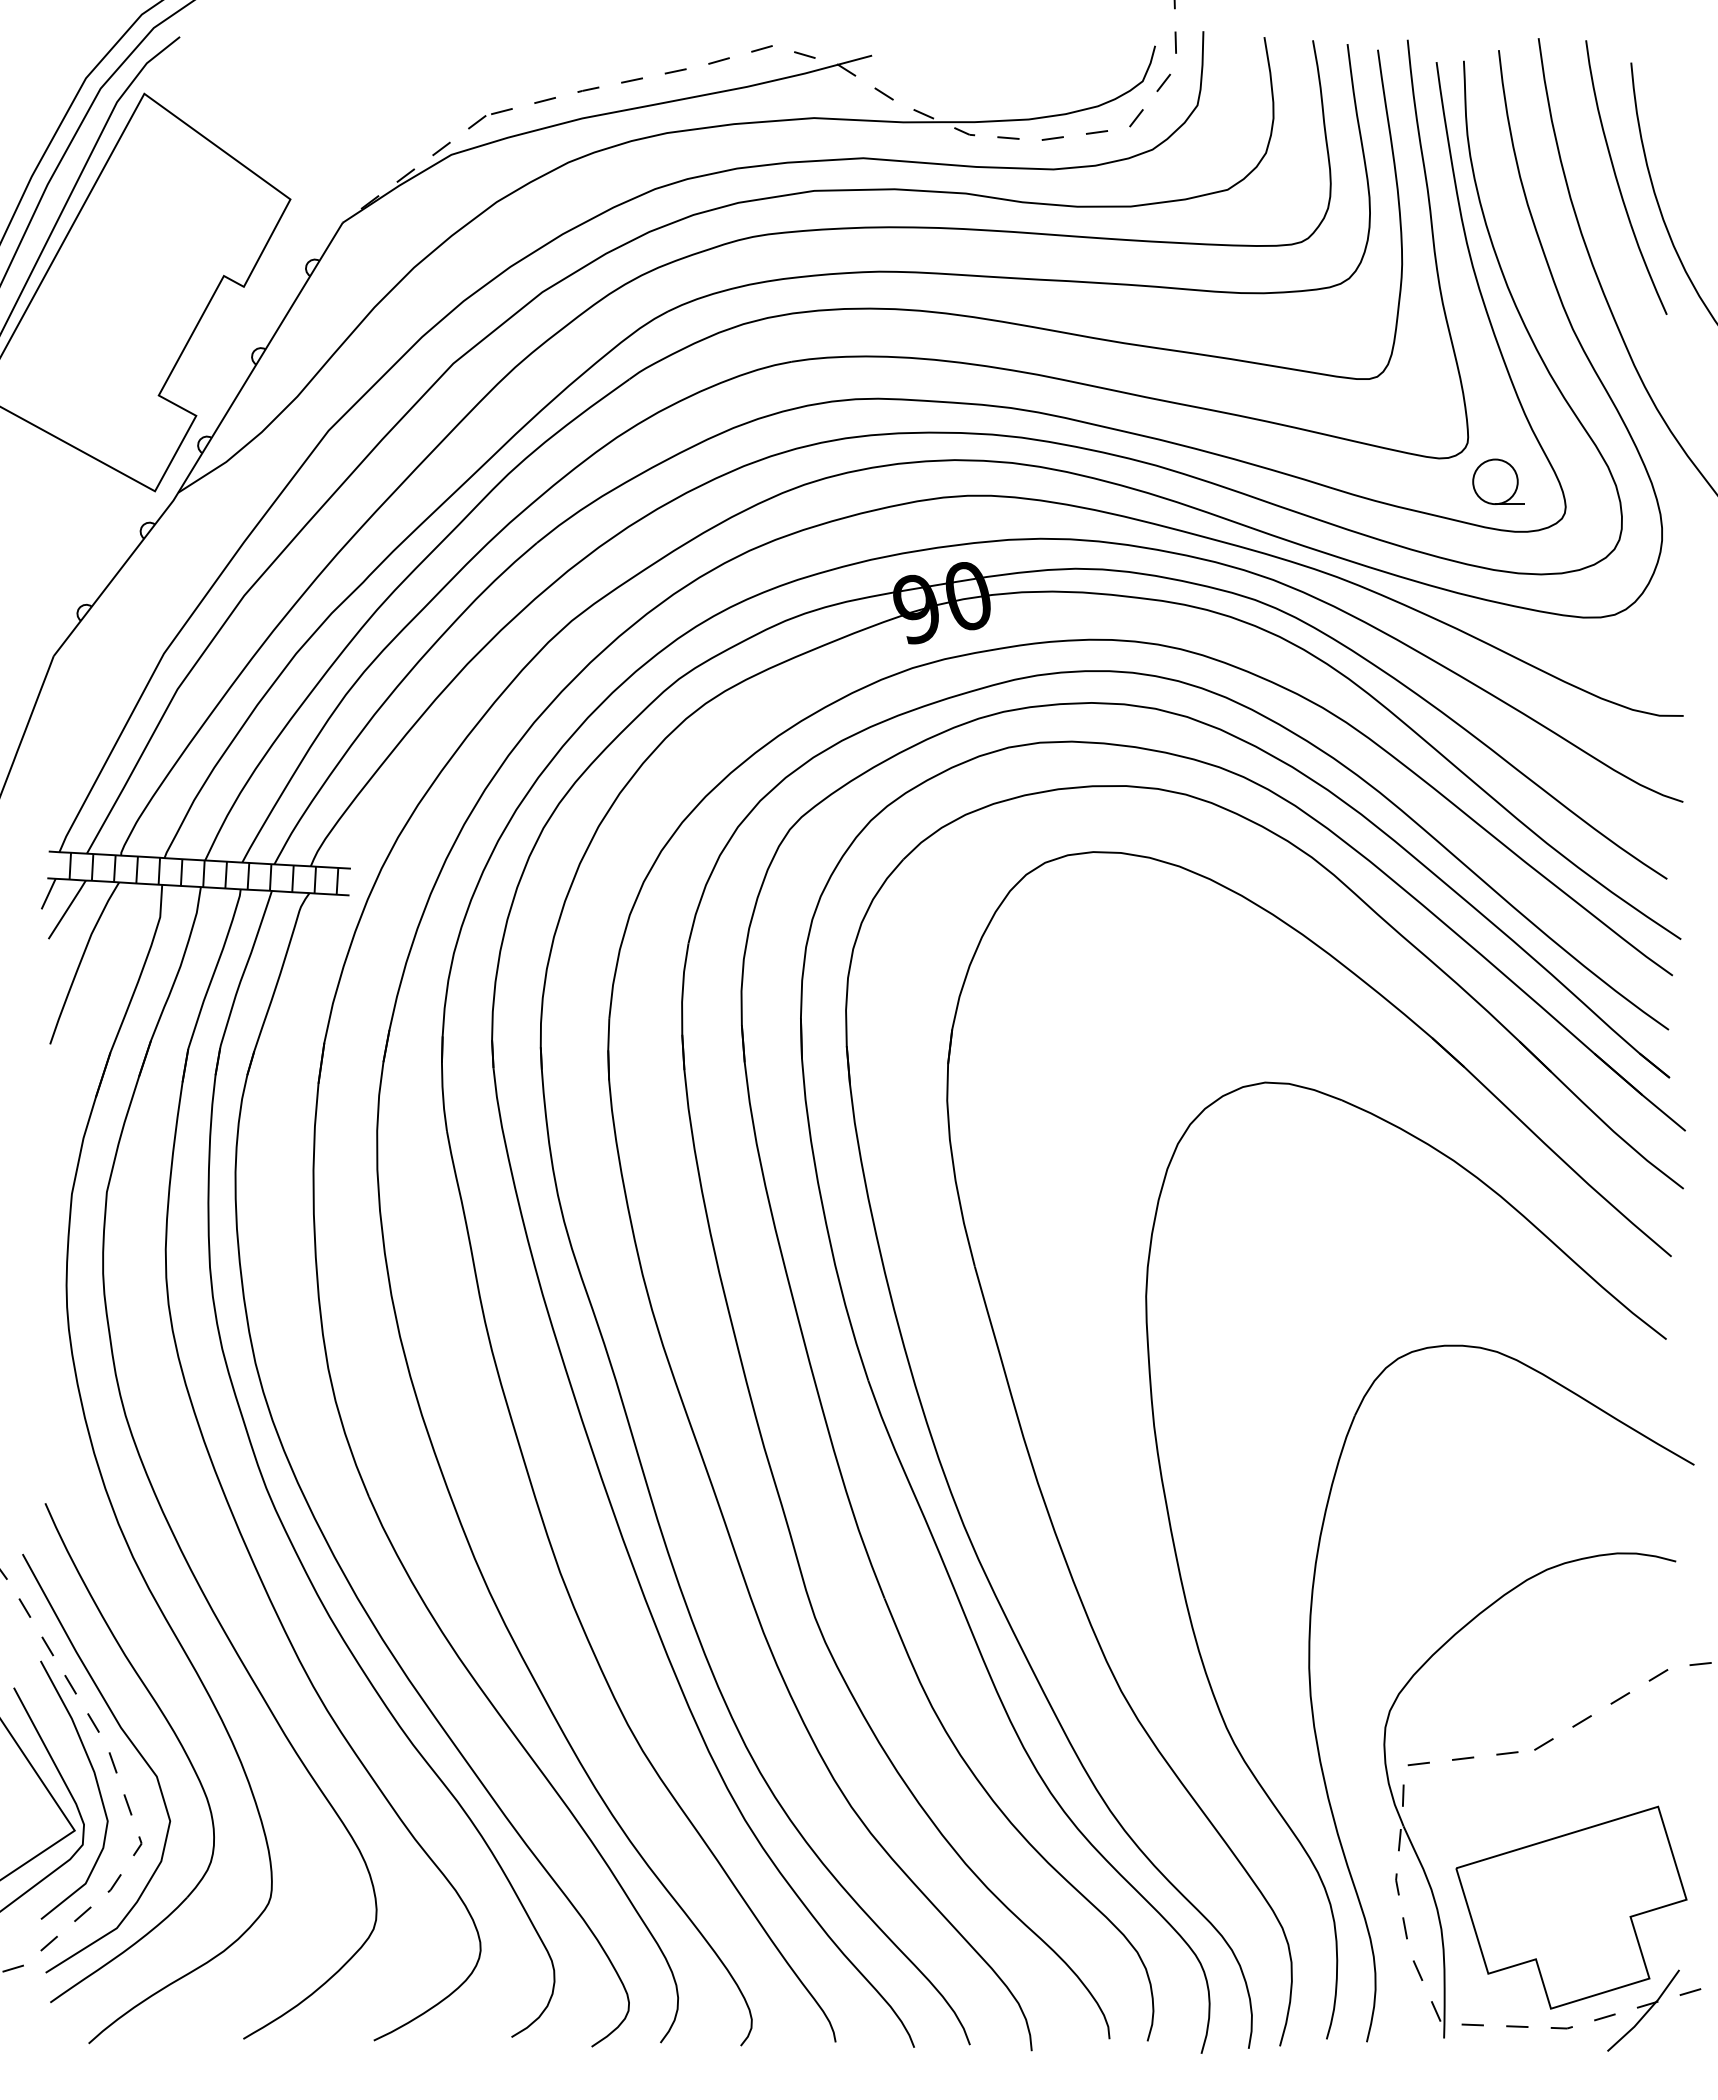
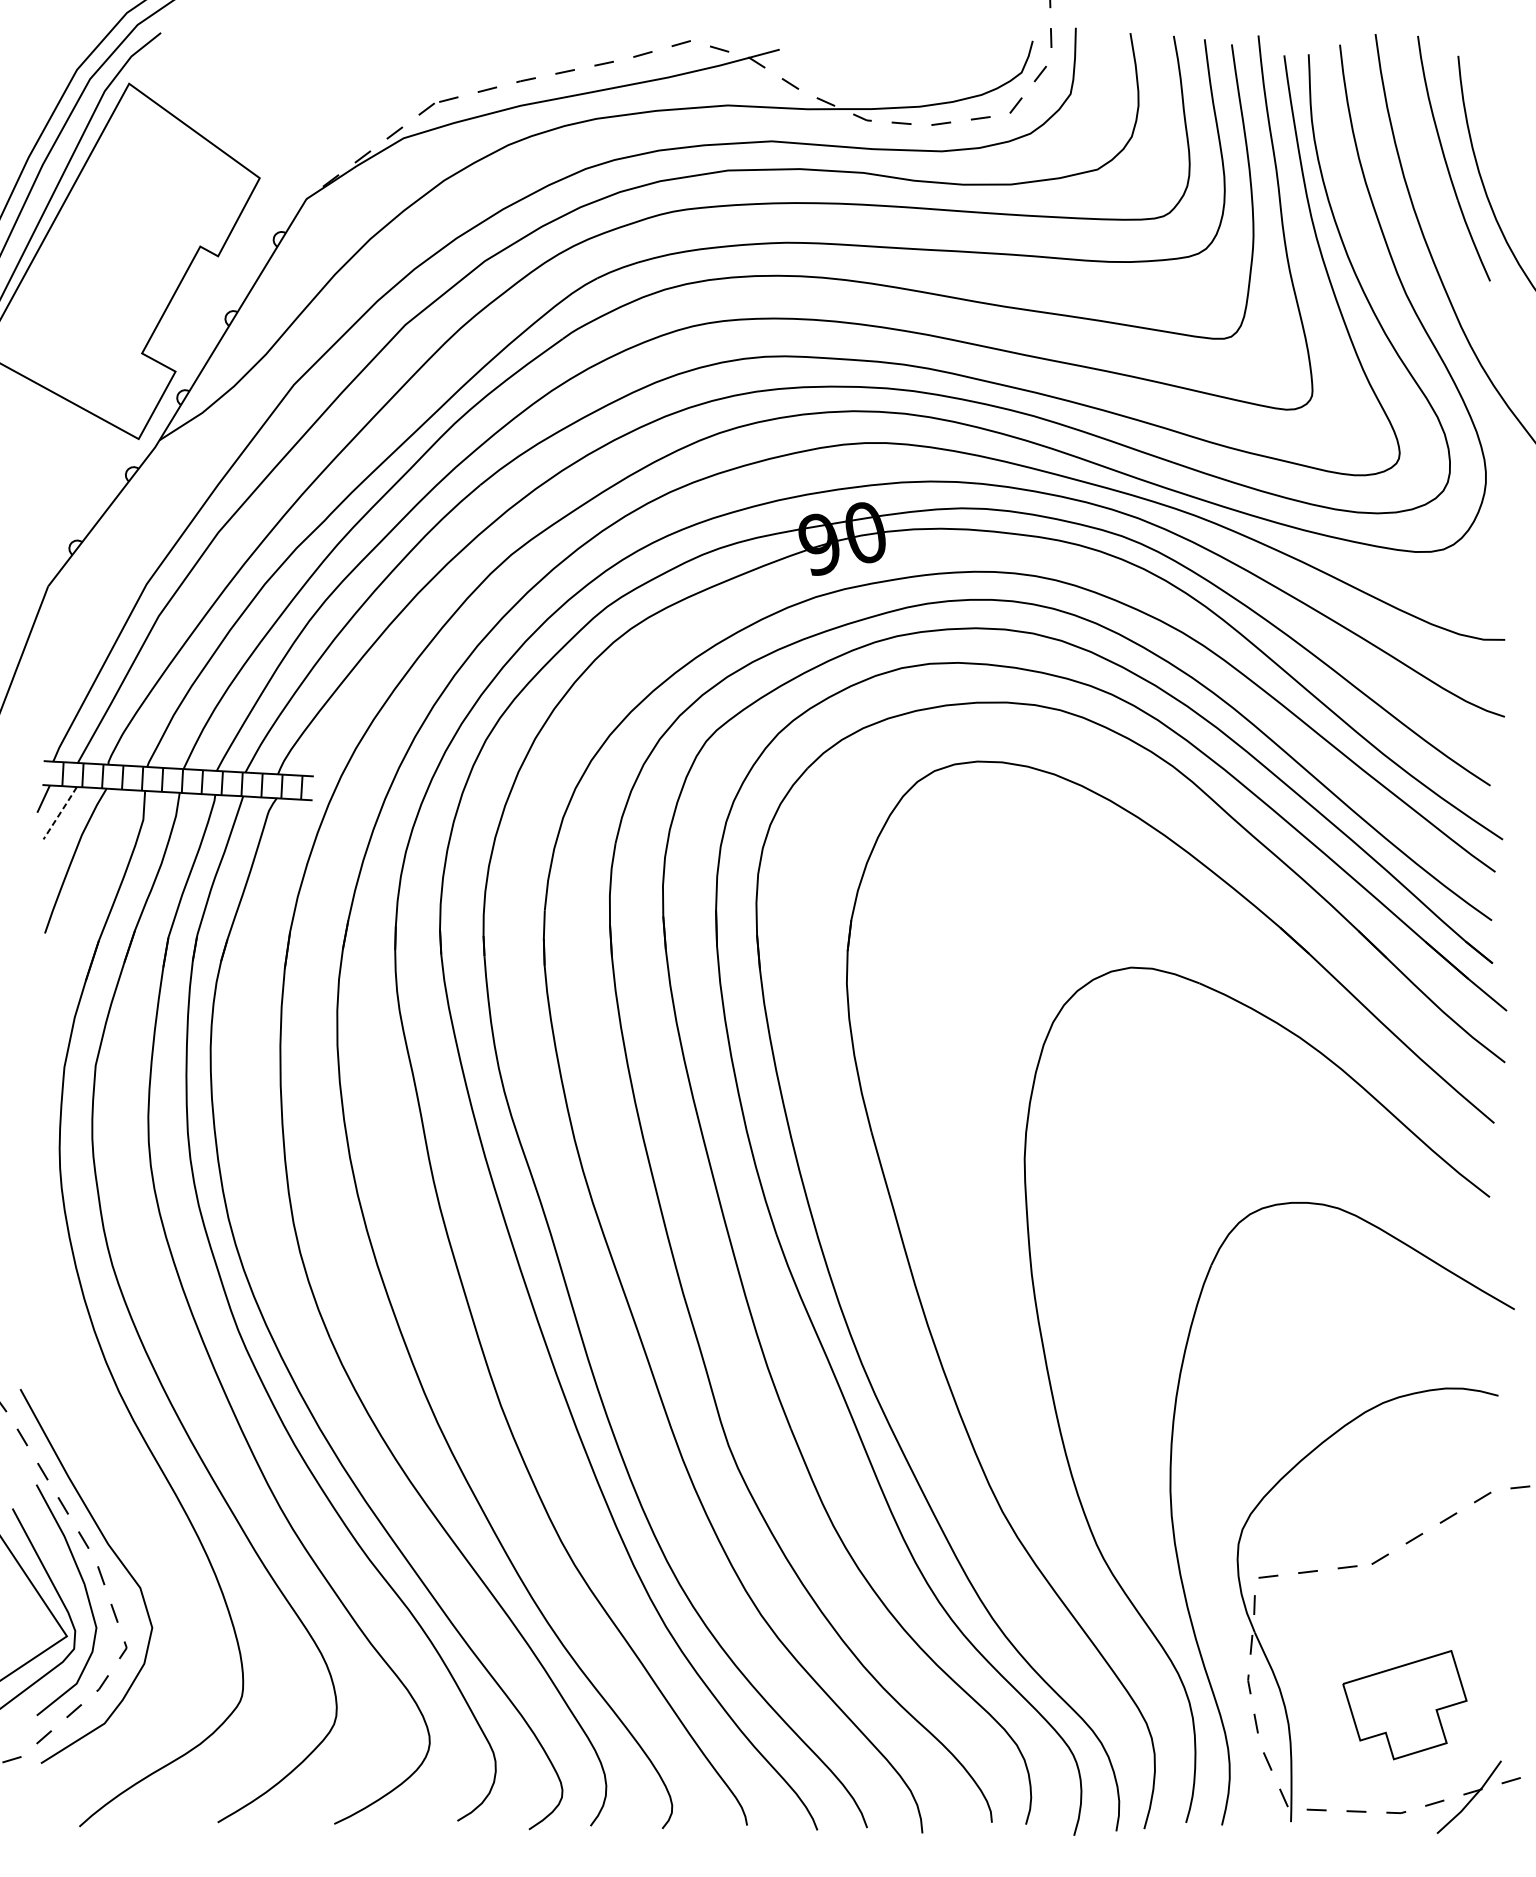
part: (1498, 481) -> (1339, 430), removed
line: (67, 909) -> (60, 812), solid -> dashed
part: (170, 1728) -> (152, 1545), removed
part: (1571, 1907) -> (1404, 1705), size x0.6

